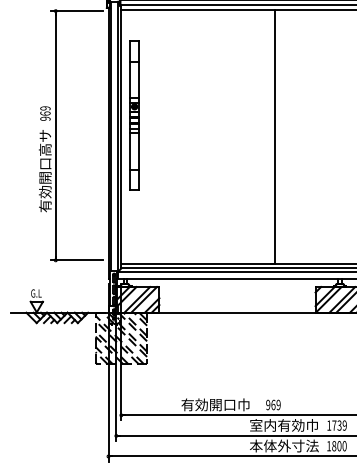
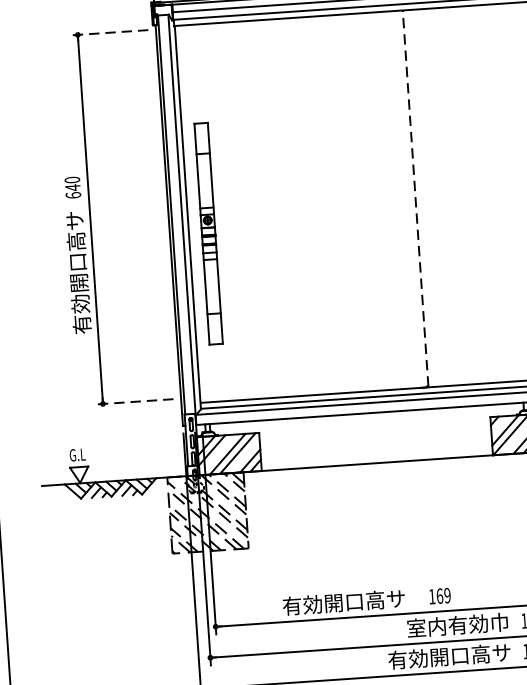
line: (76, 11) -> (108, 33), solid -> dashed
text: (45, 113) -> (72, 187), 969 -> 640
part: (134, 115) -> (208, 233), moved
line: (275, 136) -> (415, 198), solid -> dashed
line: (76, 260) -> (133, 402), solid -> dashed
text: (208, 404) -> (343, 601), 有効開口巾 -> 有効開口高サ
text: (268, 404) -> (432, 595), 969 -> 169
text: (277, 445) -> (449, 655), 本体外寸法 -> 有効開口高サ

